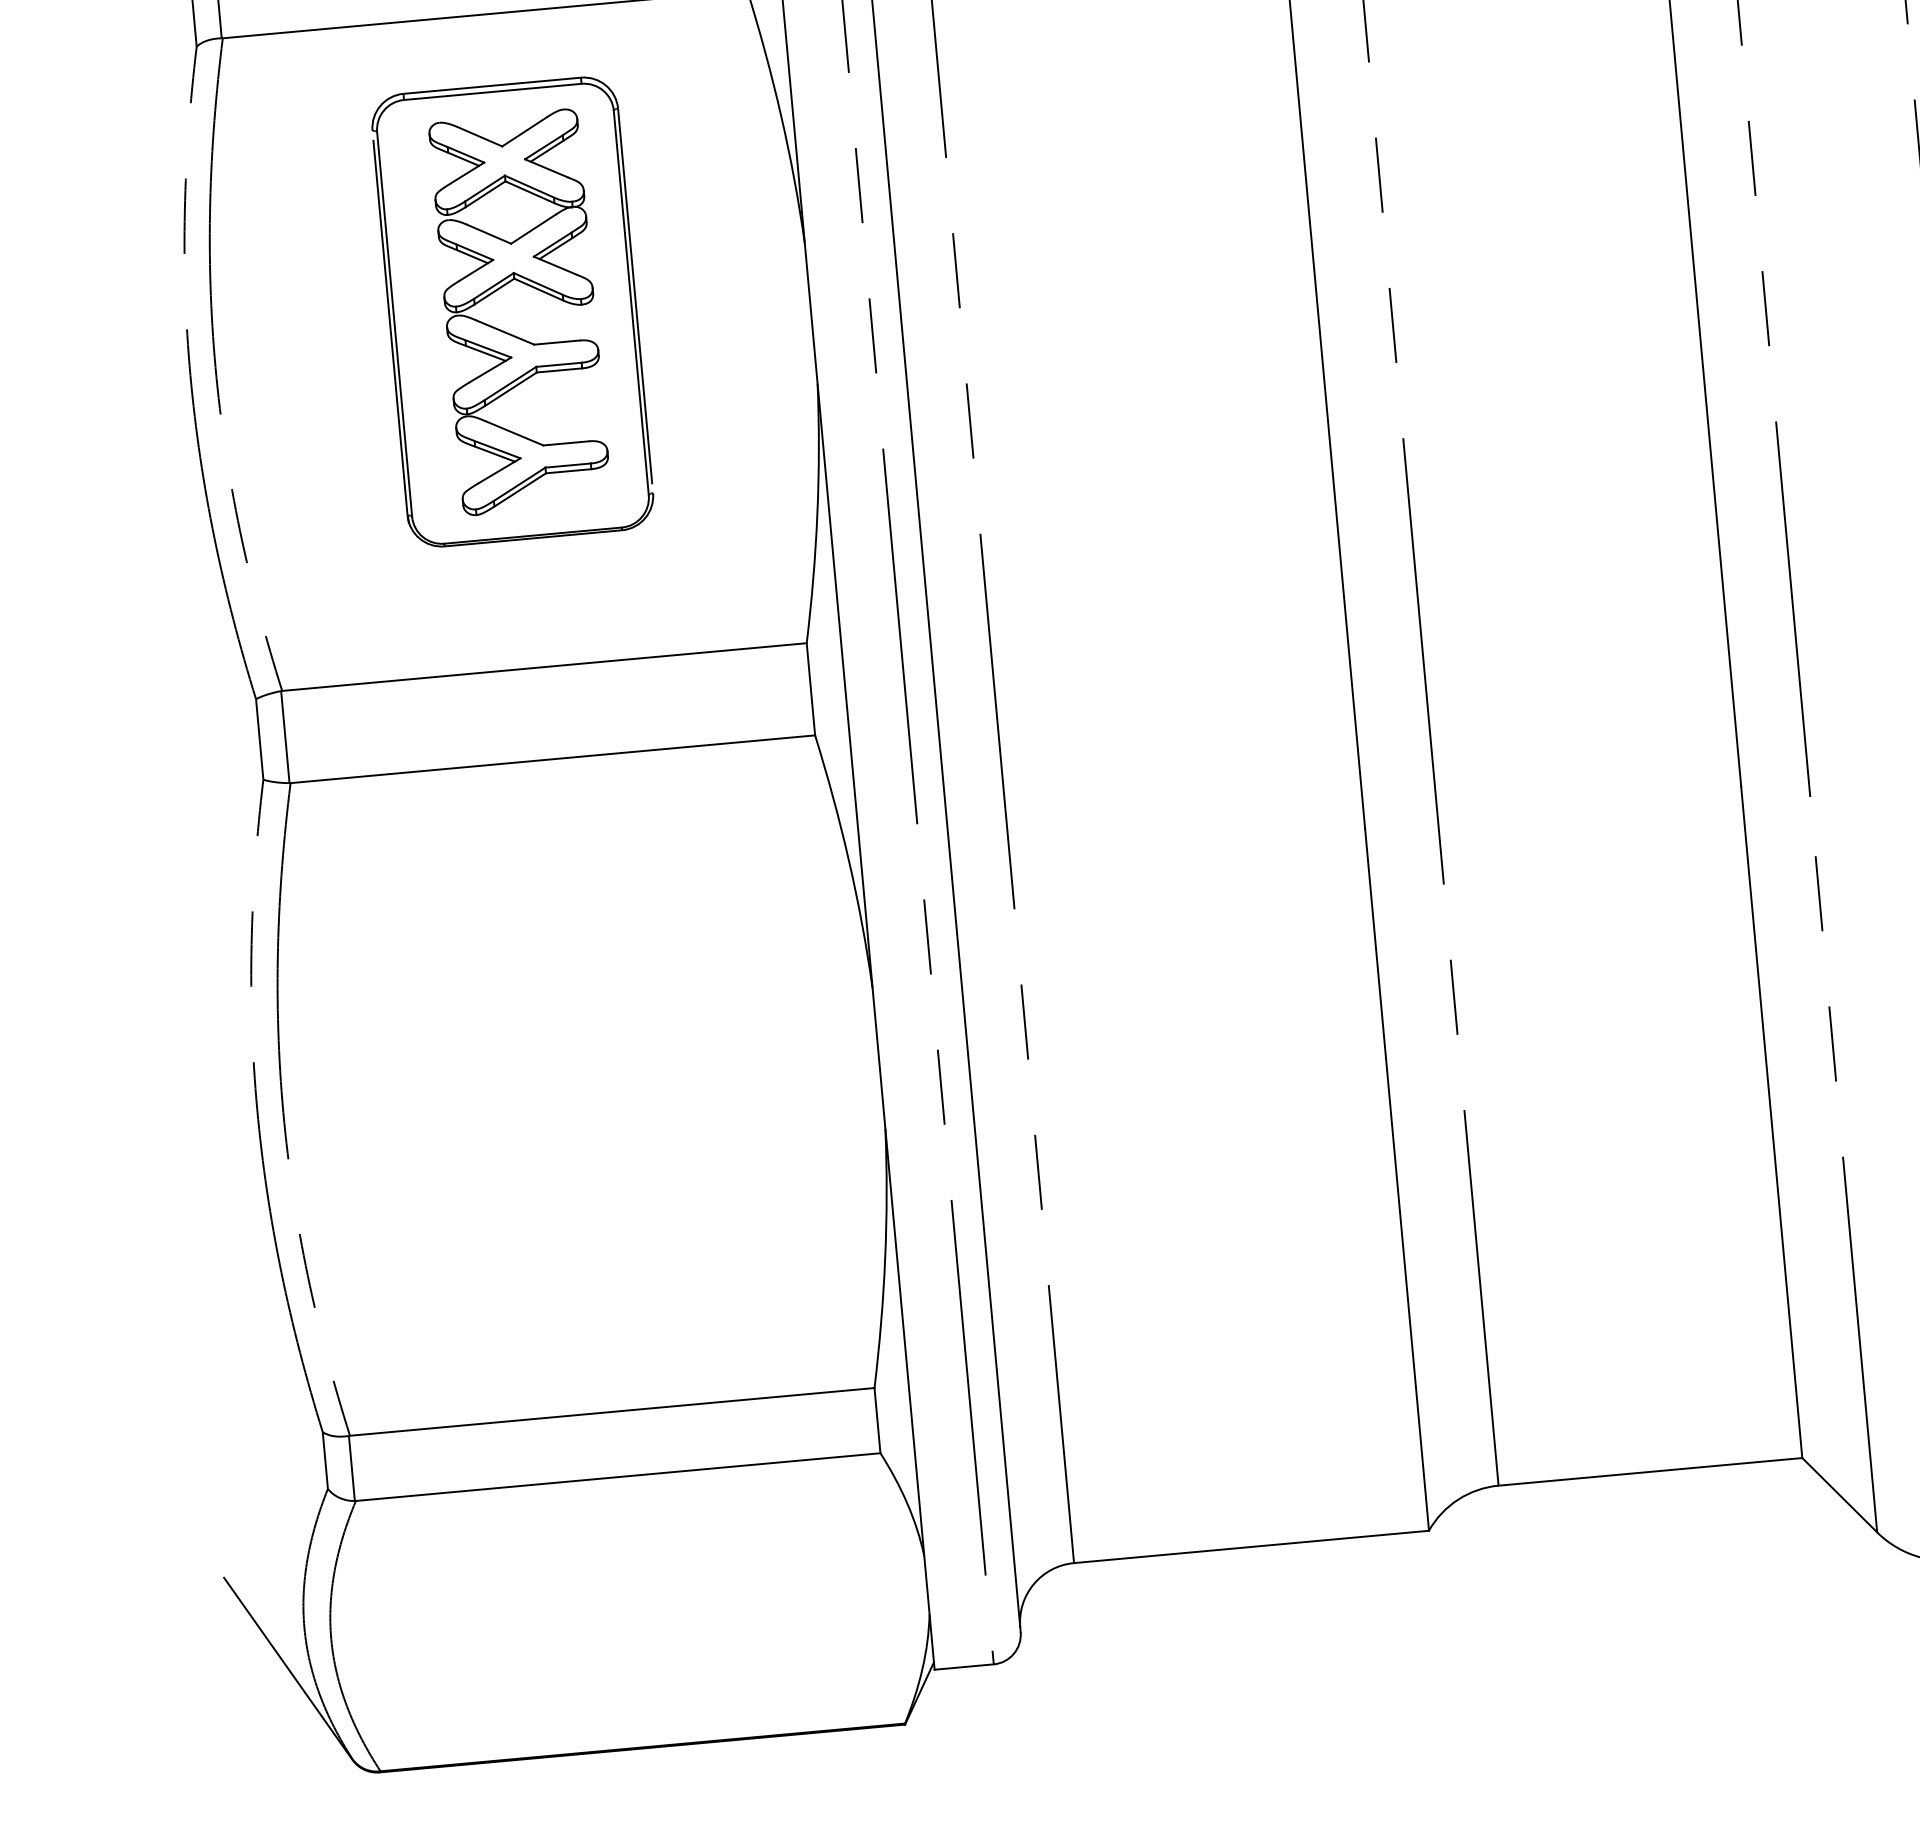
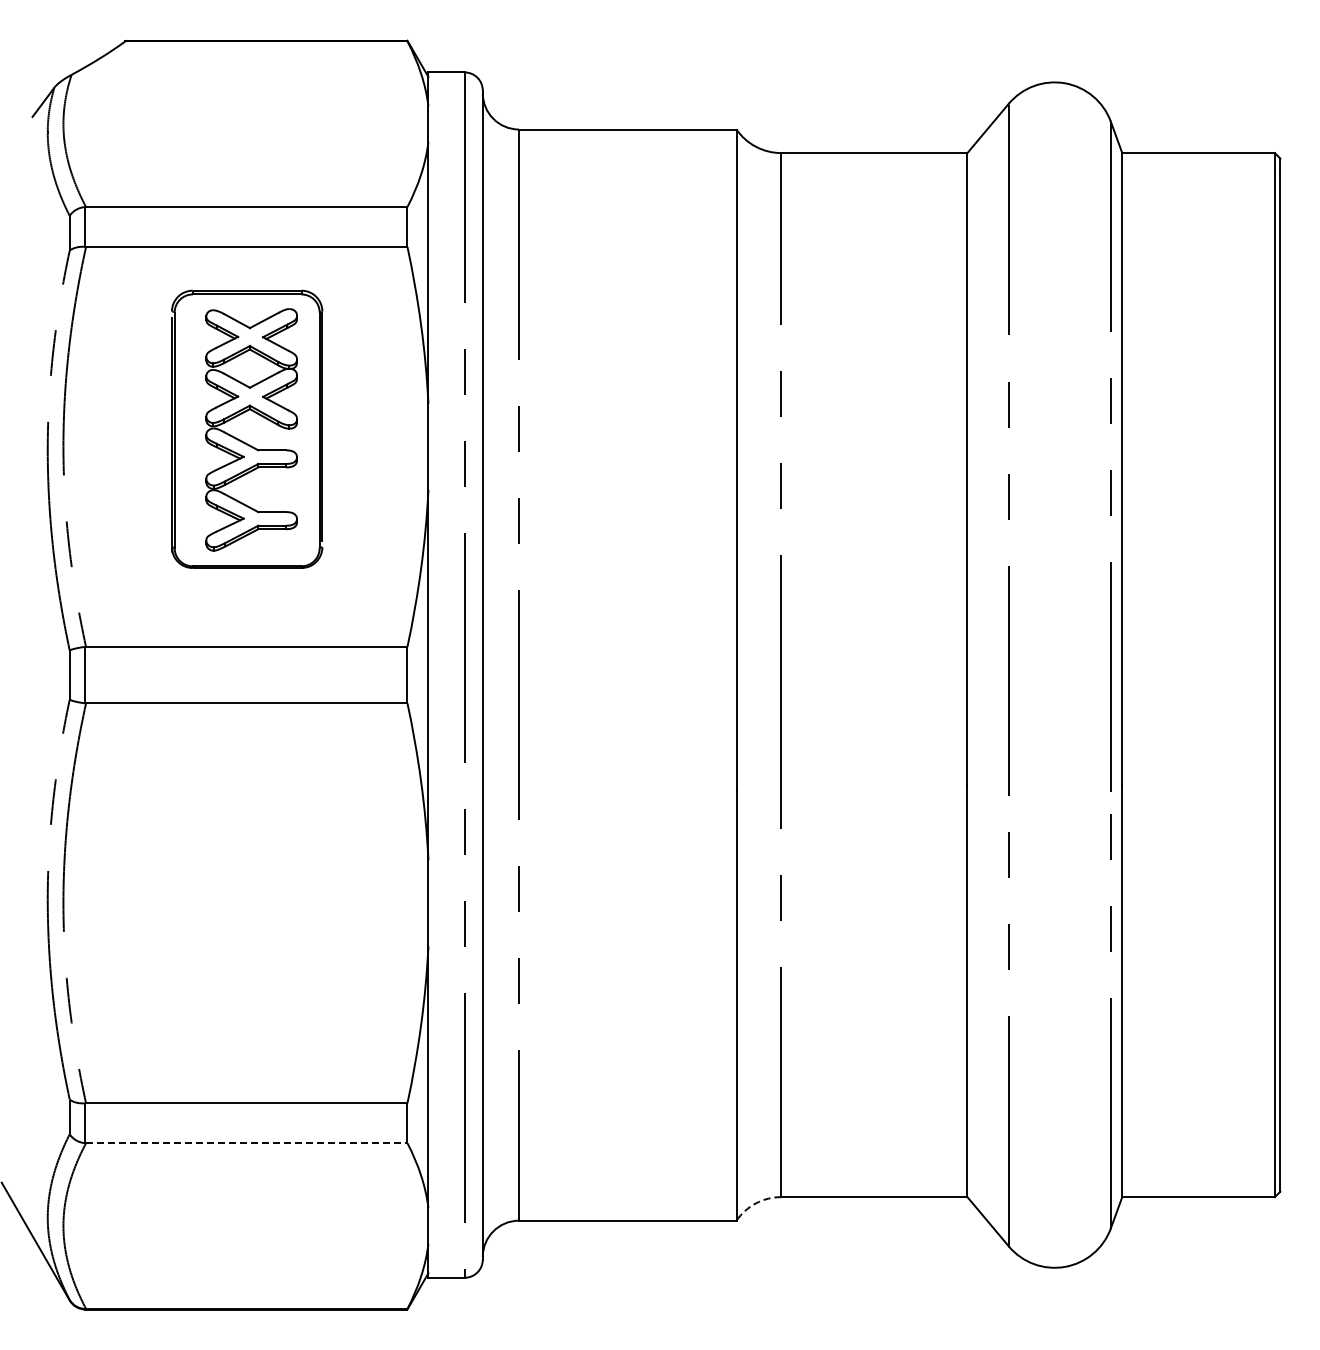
line: (617, 1477) -> (246, 1143), solid -> dashed
arc: (1458, 1499) -> (756, 1203), solid -> dashed

